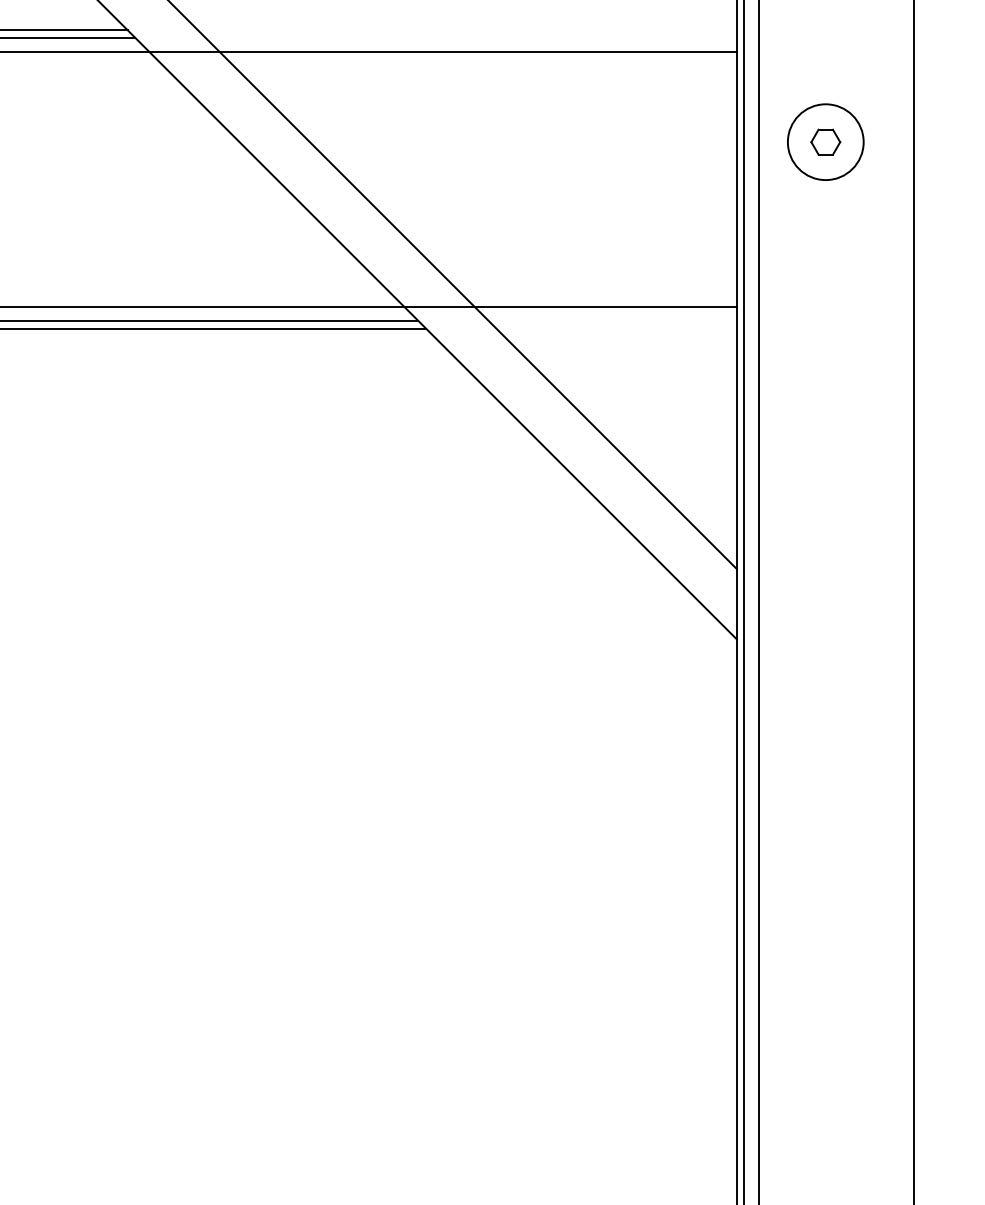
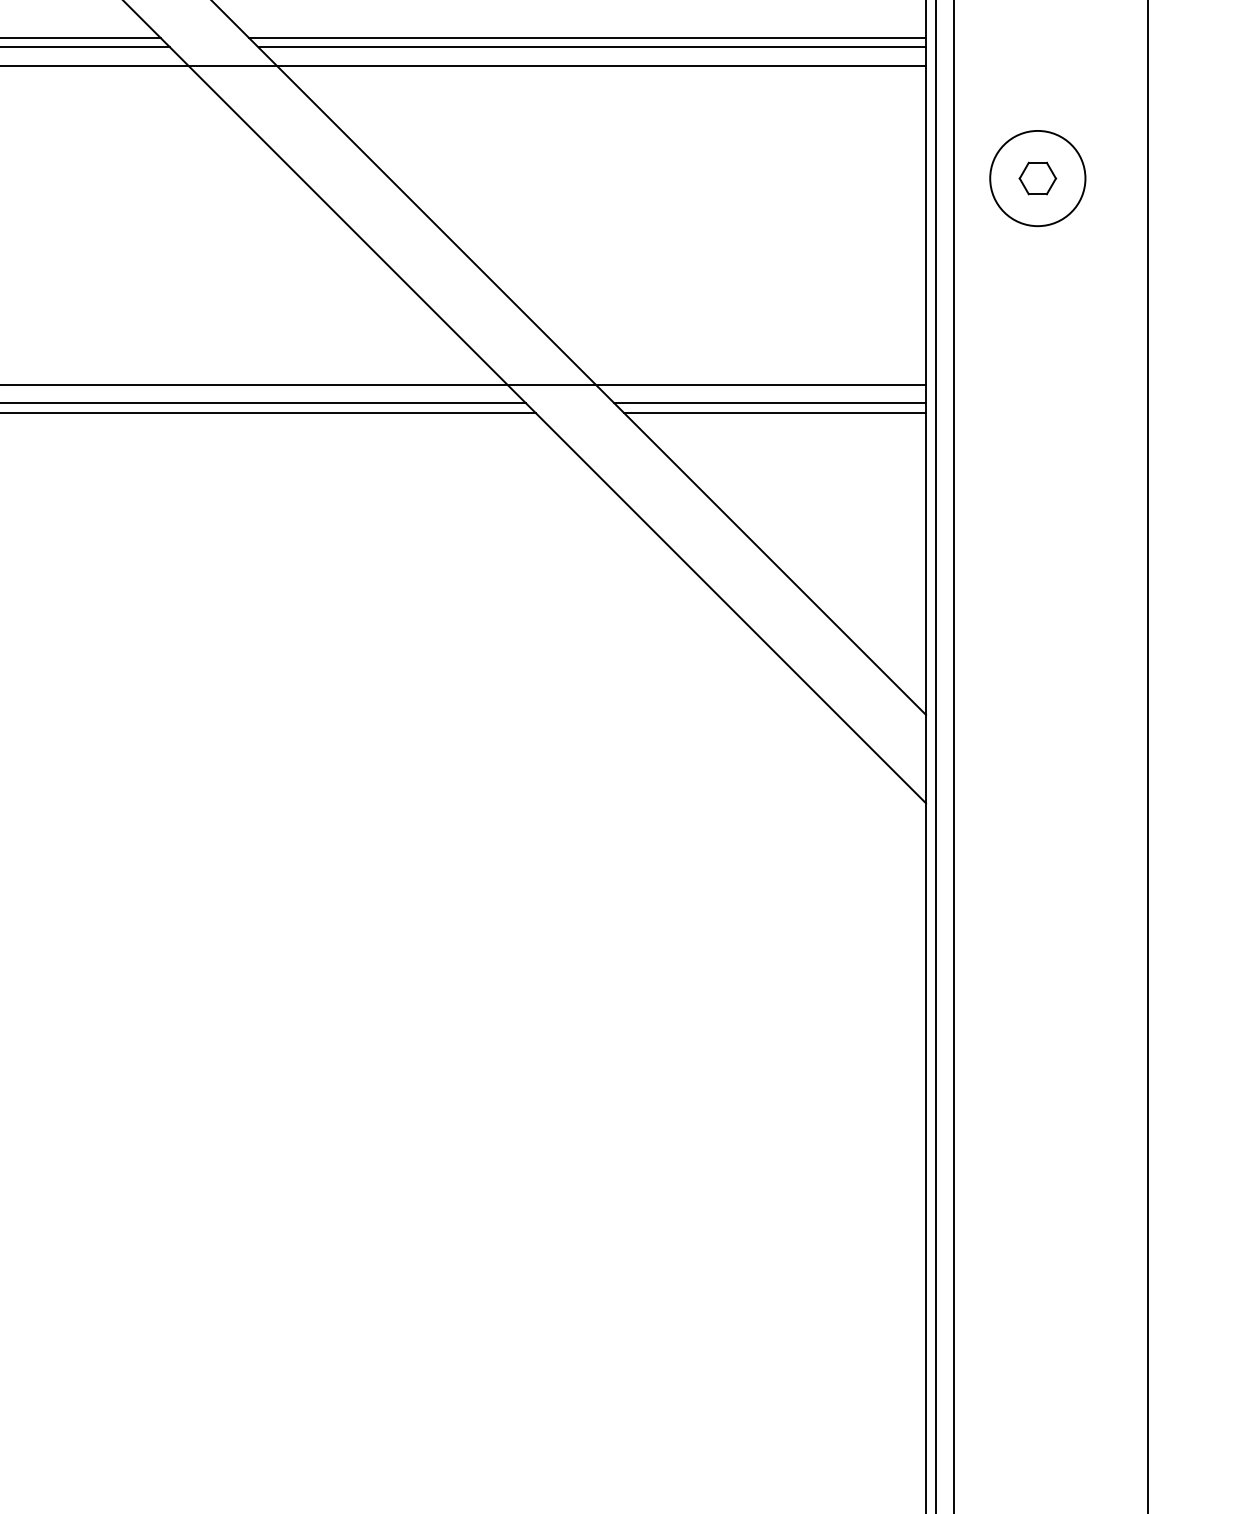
line: (467, 30) -> (587, 38), added
line: (470, 37) -> (591, 46), added
line: (612, 320) -> (769, 402), added
line: (616, 328) -> (774, 412), added

